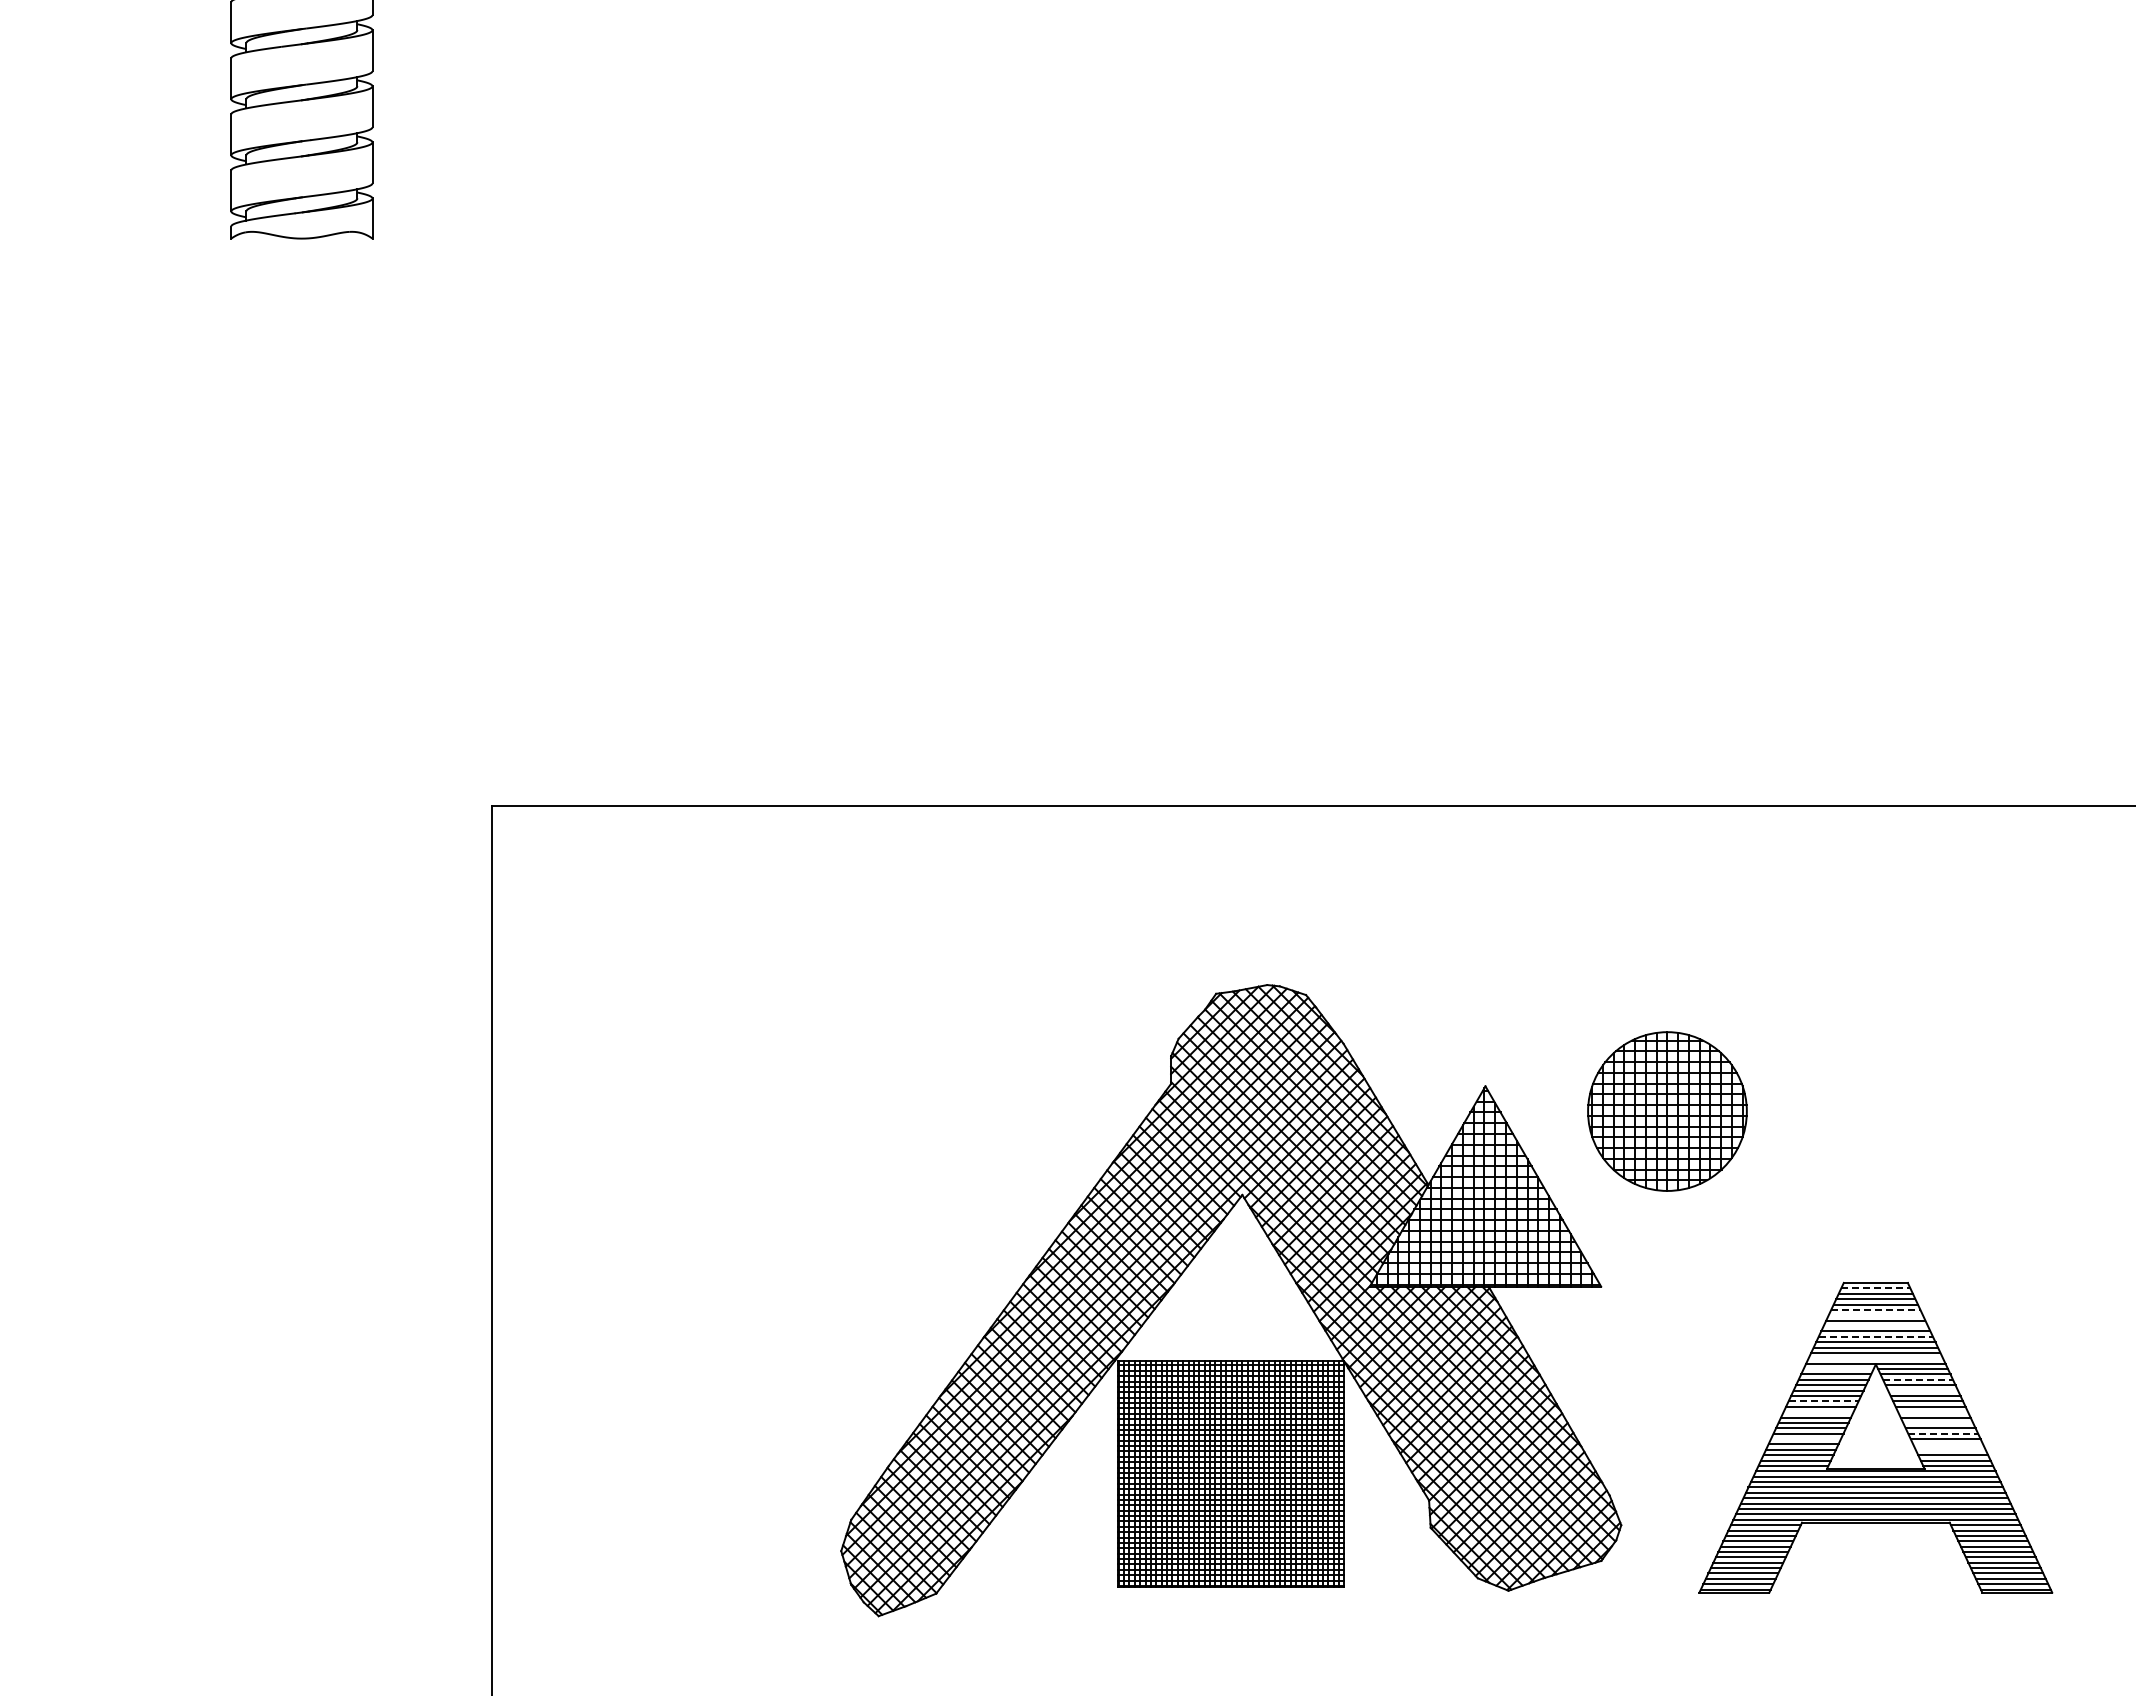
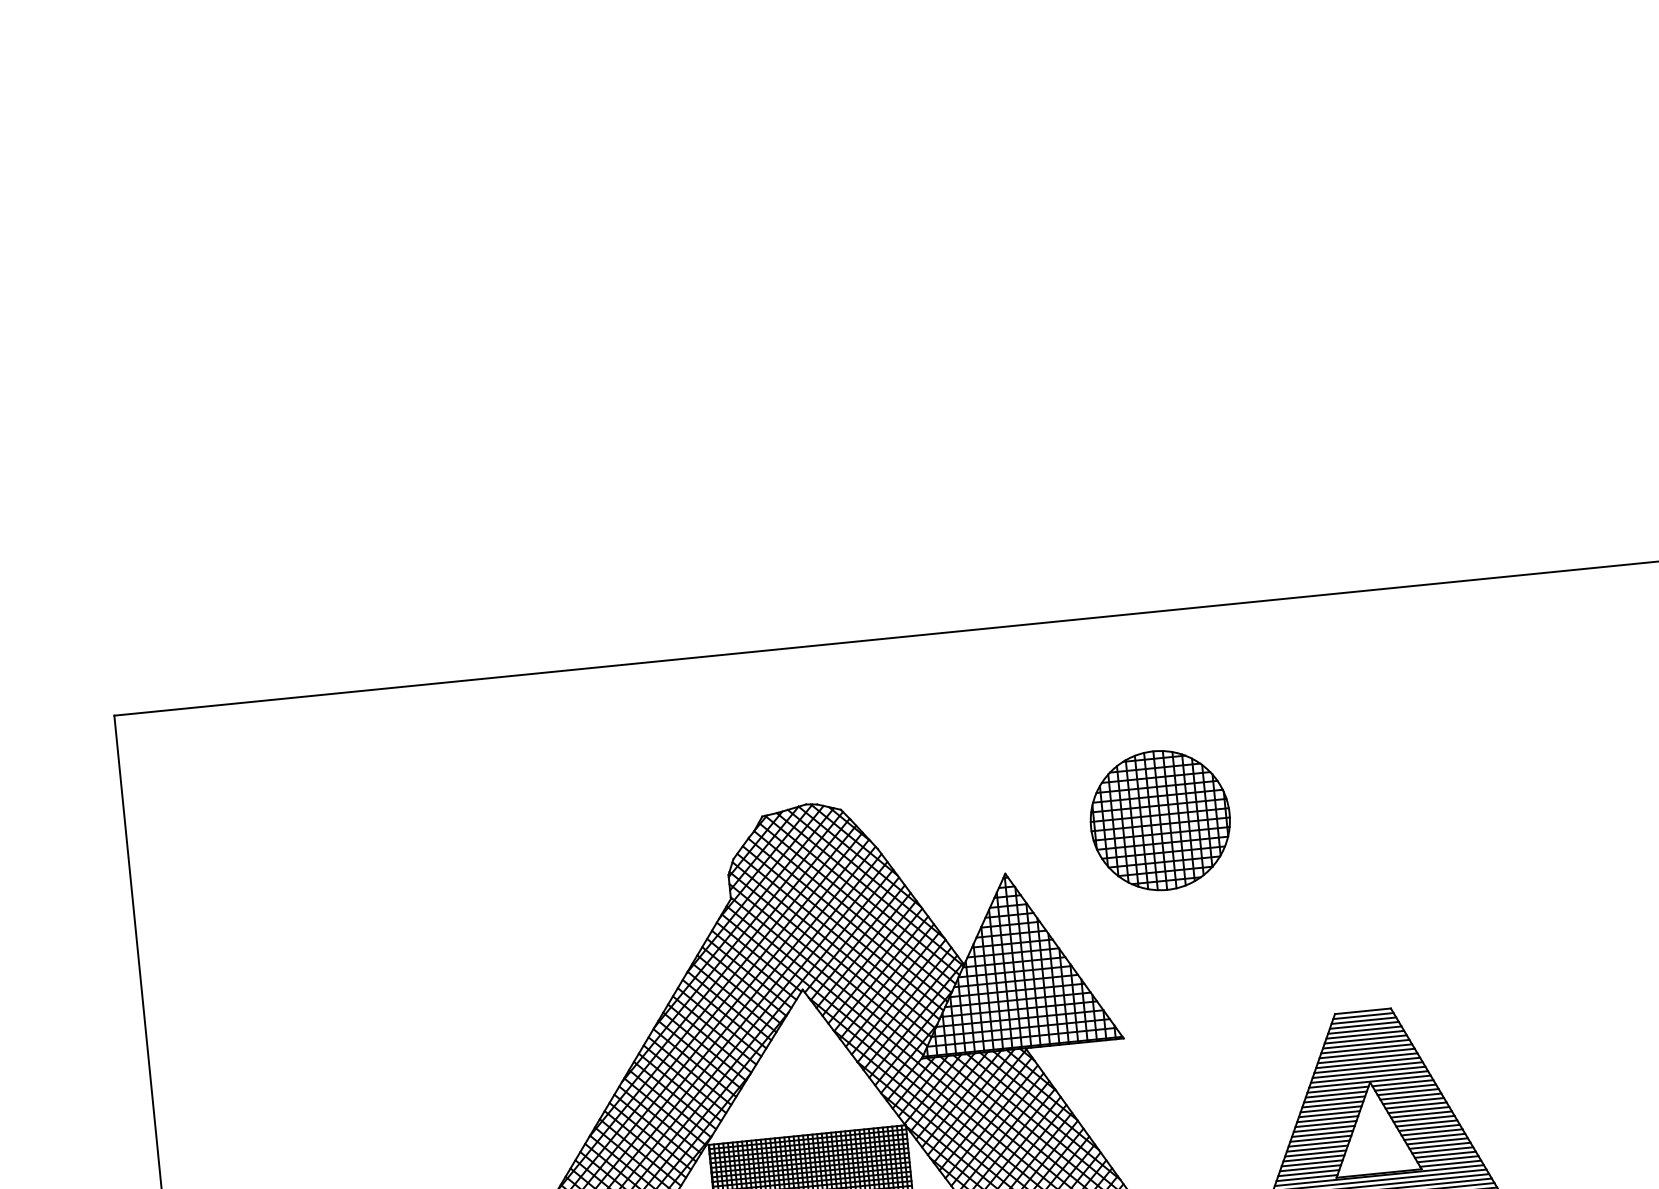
part: (1667, 1111) -> (1160, 820), moved
line: (1875, 1288) -> (1363, 1016), dashed -> solid
line: (1875, 1309) -> (1364, 1034), dashed -> solid
line: (1875, 1315) -> (1365, 1039), added
line: (1875, 1326) -> (1366, 1049), added
line: (1876, 1336) -> (1368, 1057), dashed -> solid
line: (1875, 1358) -> (1369, 1077), added
line: (1838, 1369) -> (1337, 1090), added
line: (1918, 1379) -> (1408, 1091), dashed -> solid
line: (1923, 1390) -> (1413, 1100), added
line: (1824, 1401) -> (1328, 1119), dashed -> solid
line: (1818, 1412) -> (1324, 1129), added
line: (1933, 1412) -> (1424, 1119), added
line: (1938, 1422) -> (1429, 1127), added
line: (1943, 1433) -> (1435, 1136), dashed -> solid
line: (1805, 1439) -> (1315, 1153), added
line: (1948, 1444) -> (1440, 1145), added
line: (1950, 1449) -> (1442, 1150), added

